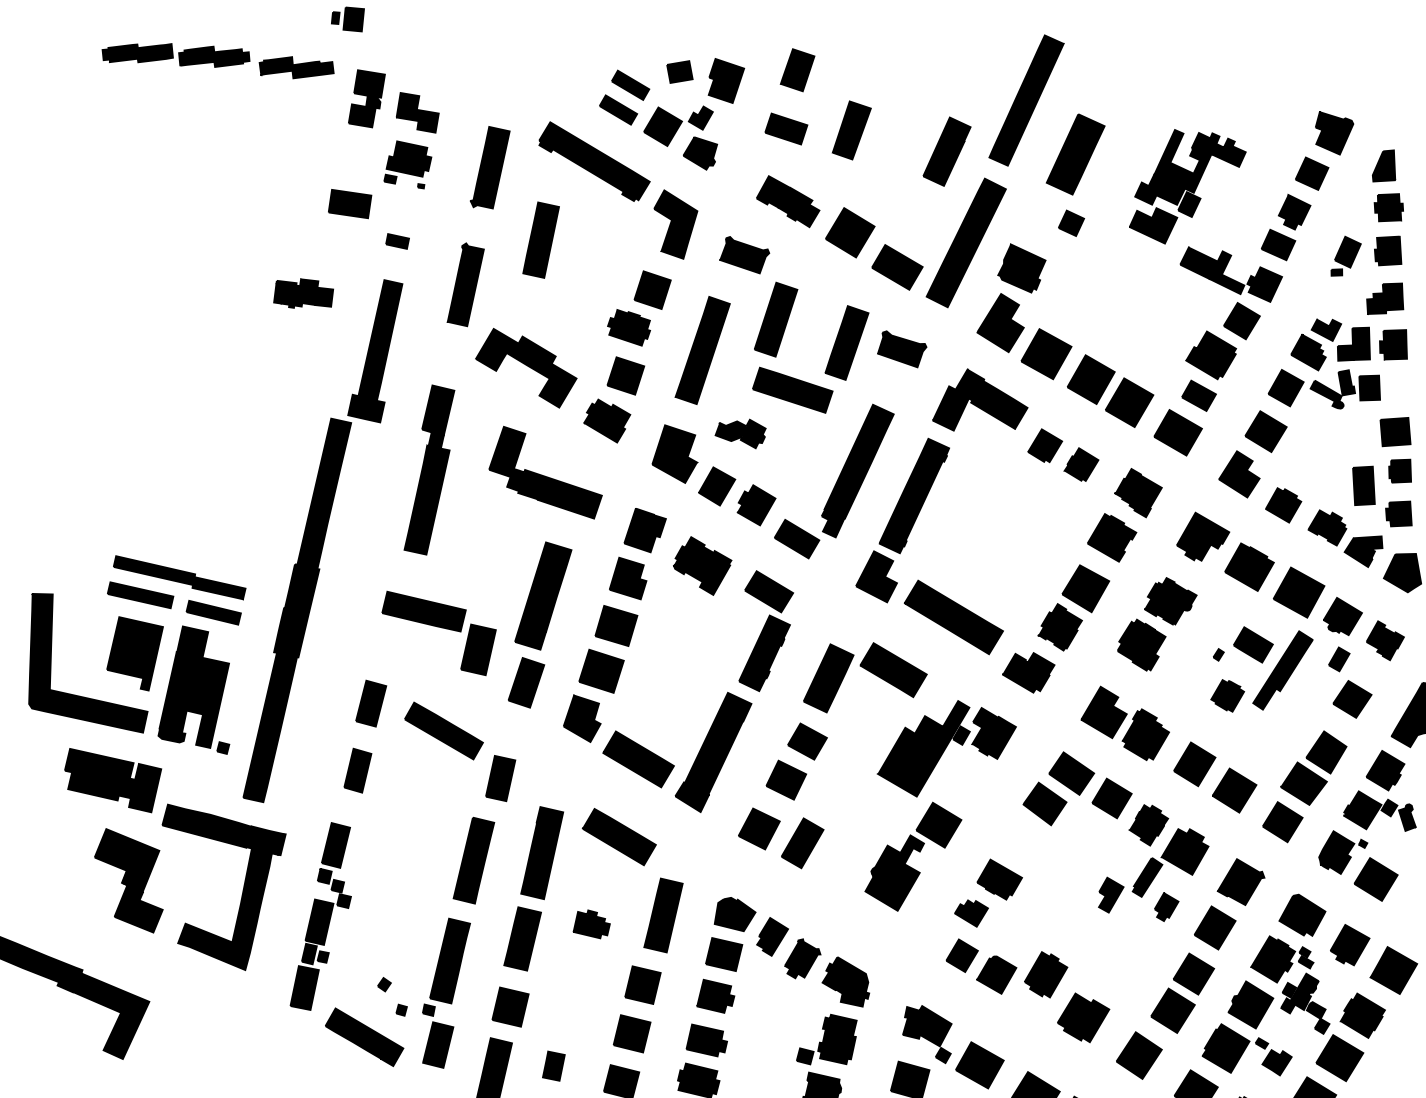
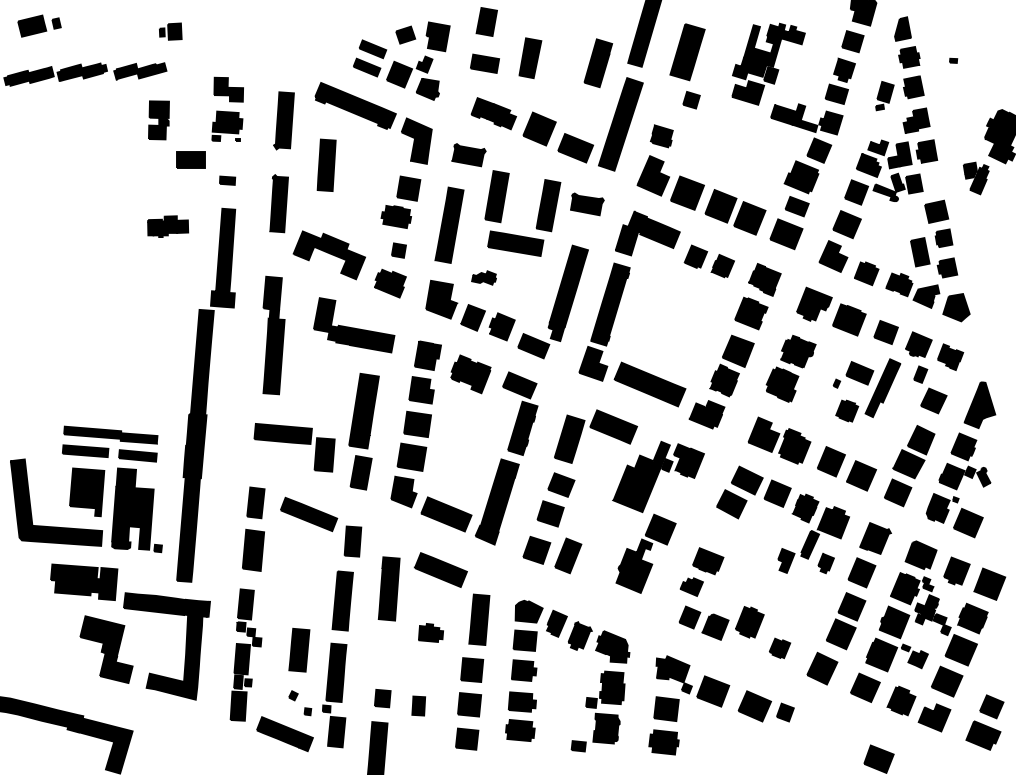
part: (366, 99) -> (158, 120), moved
part: (1021, 267) -> (661, 135), size x0.7
part: (625, 375) -> (398, 250), size x0.6
part: (740, 431) -> (483, 277), size x0.7
part: (1298, 592) -> (885, 332), size x0.7
part: (357, 770) -> (253, 550), size x1.4
part: (522, 939) -> (299, 650), moved
part: (510, 1006) -> (382, 698), size x0.7
part: (1082, 1018) -> (779, 648), size x0.6
part: (553, 1065) -> (418, 705), moved

